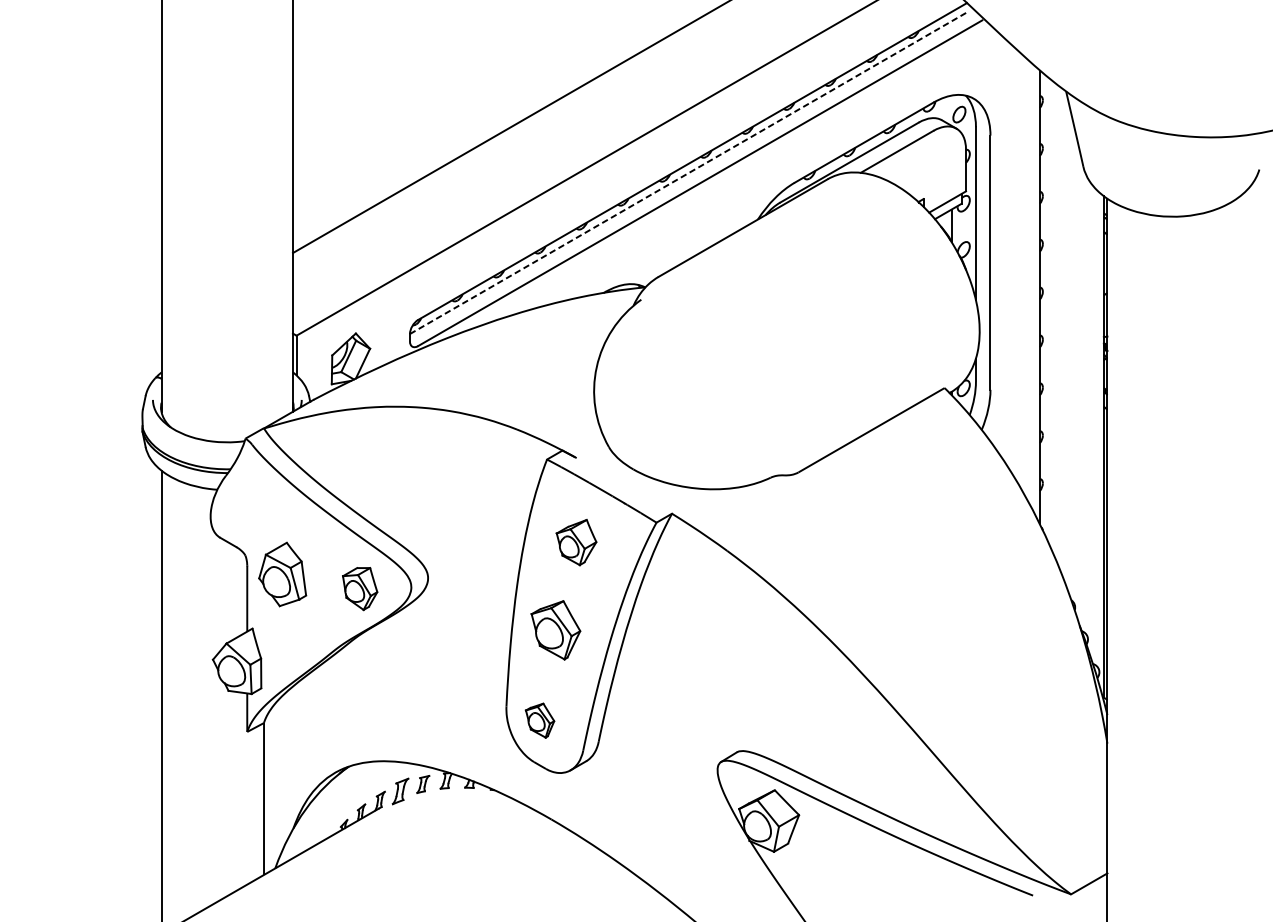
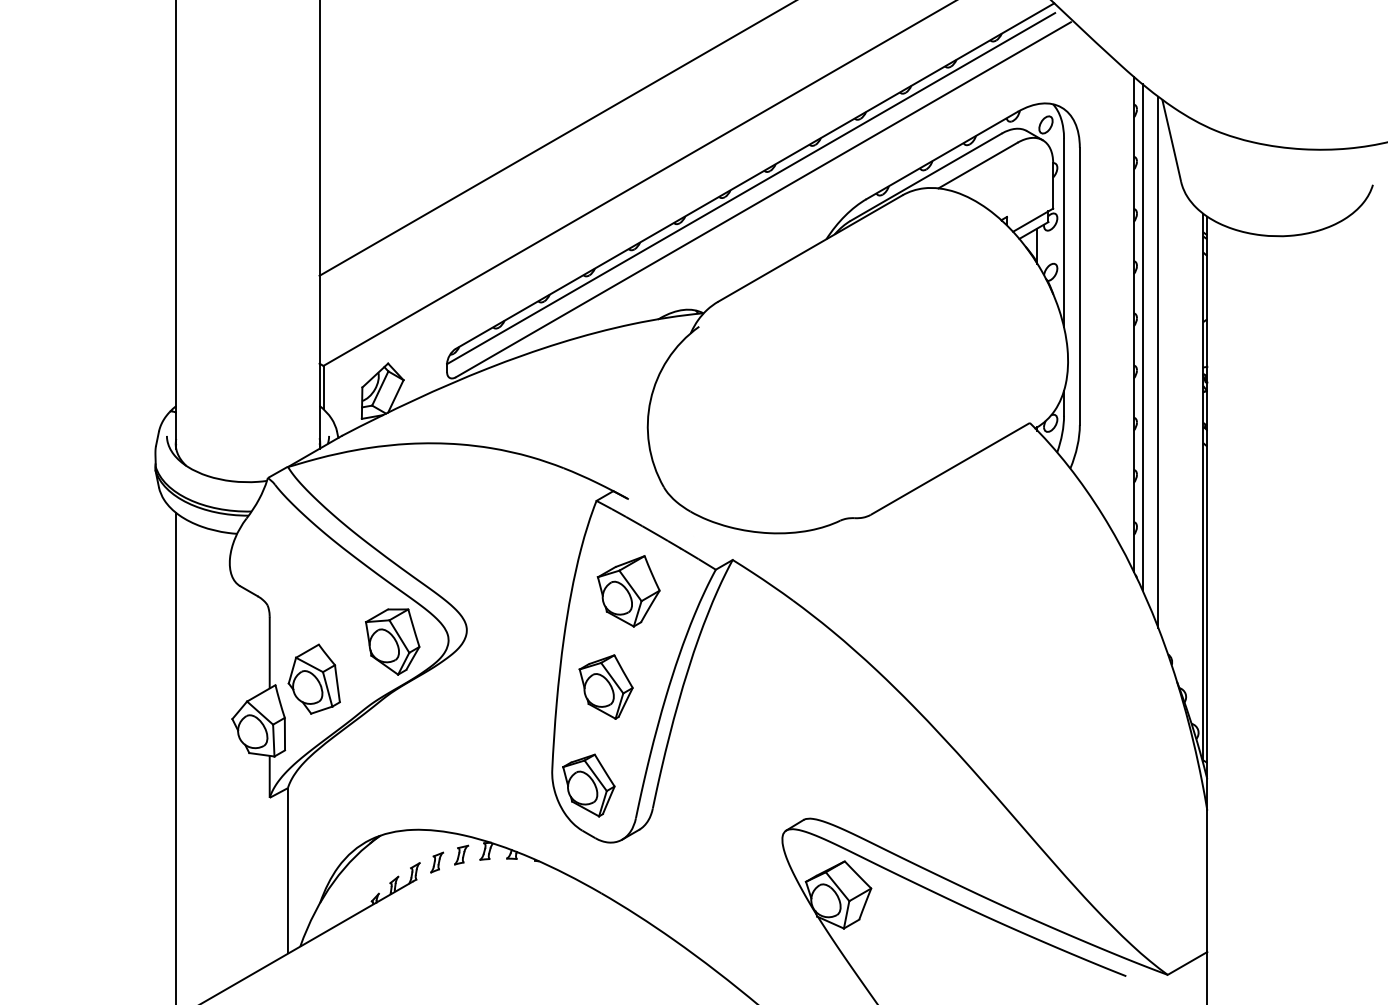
line: (689, 172) -> (751, 188), dashed -> solid
line: (1047, 309) -> (1142, 337), added
line: (1062, 332) -> (1158, 362), added
part: (576, 542) -> (628, 591), size x1.43
part: (281, 573) -> (313, 678), moved
part: (359, 588) -> (392, 641), size x1.43
part: (539, 720) -> (588, 785), size x1.67
part: (401, 791) -> (437, 862), size x0.71

